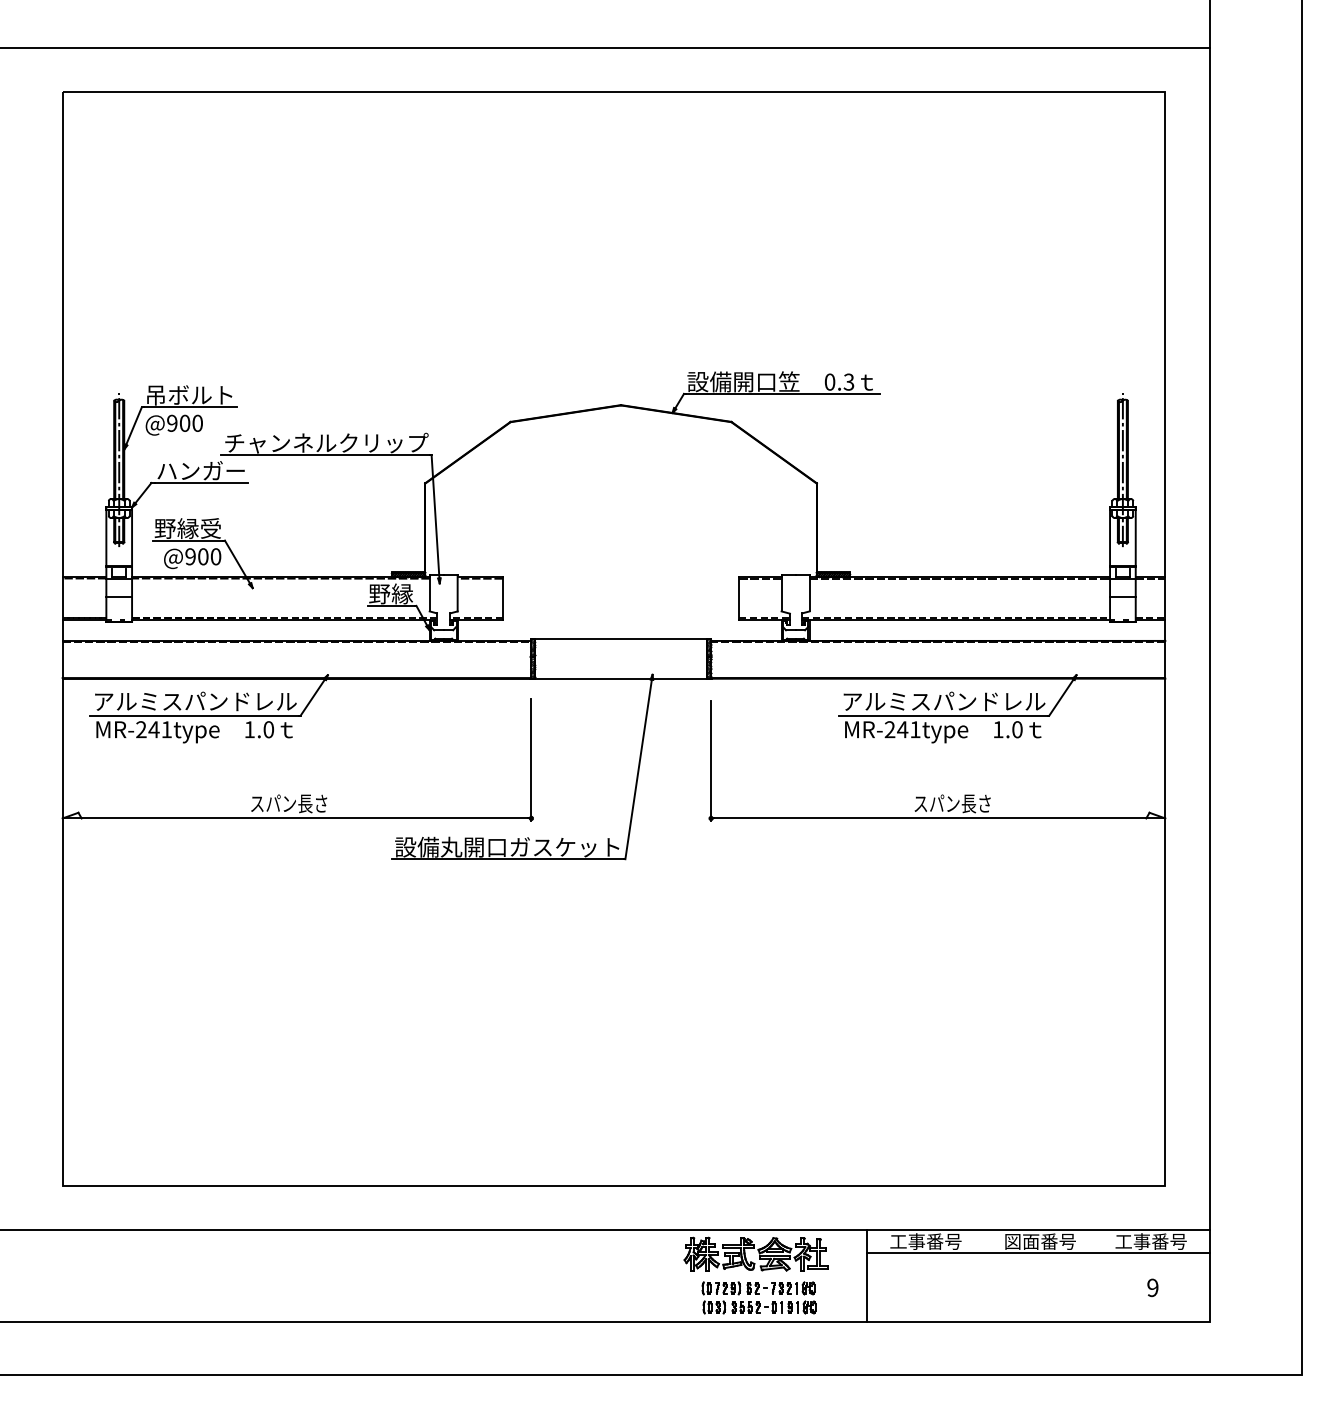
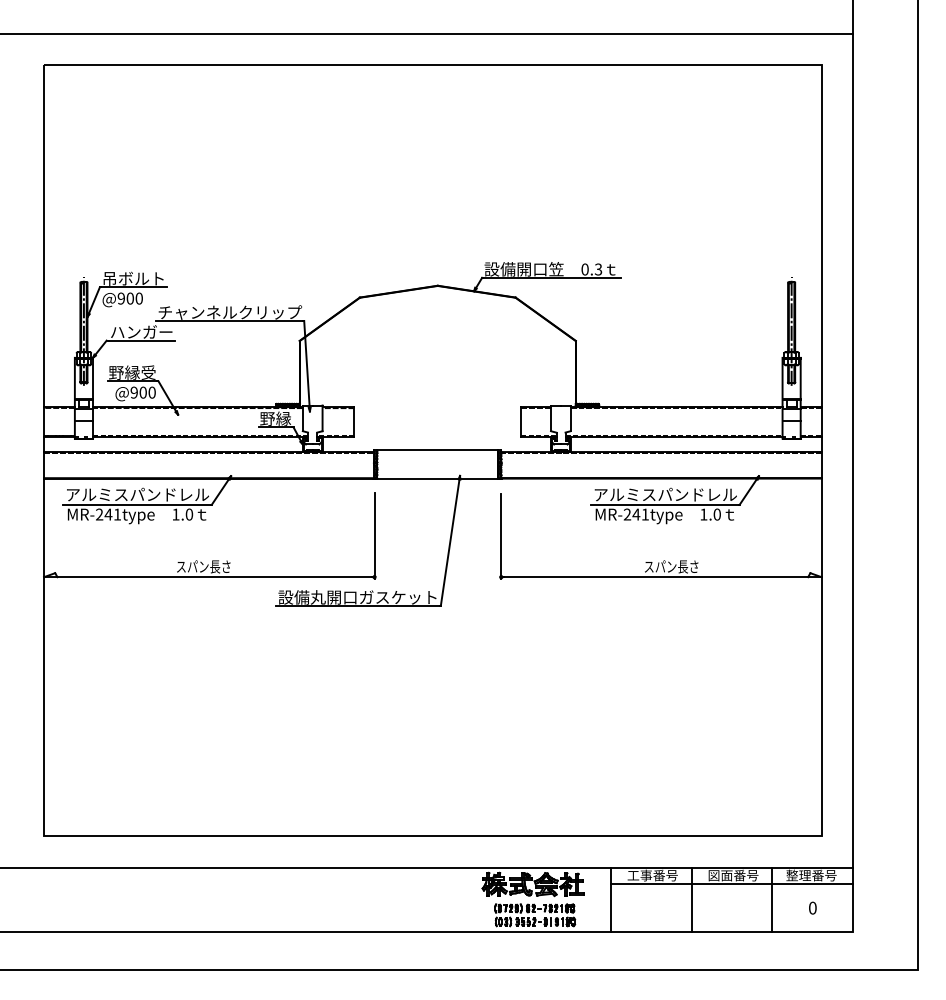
text: (1132, 1241) -> (798, 875), 工事番号 -> 整理番号
line: (981, 1275) -> (691, 899), added
line: (1095, 1275) -> (772, 899), added
text: (1152, 1287) -> (812, 907), 9 -> 0

